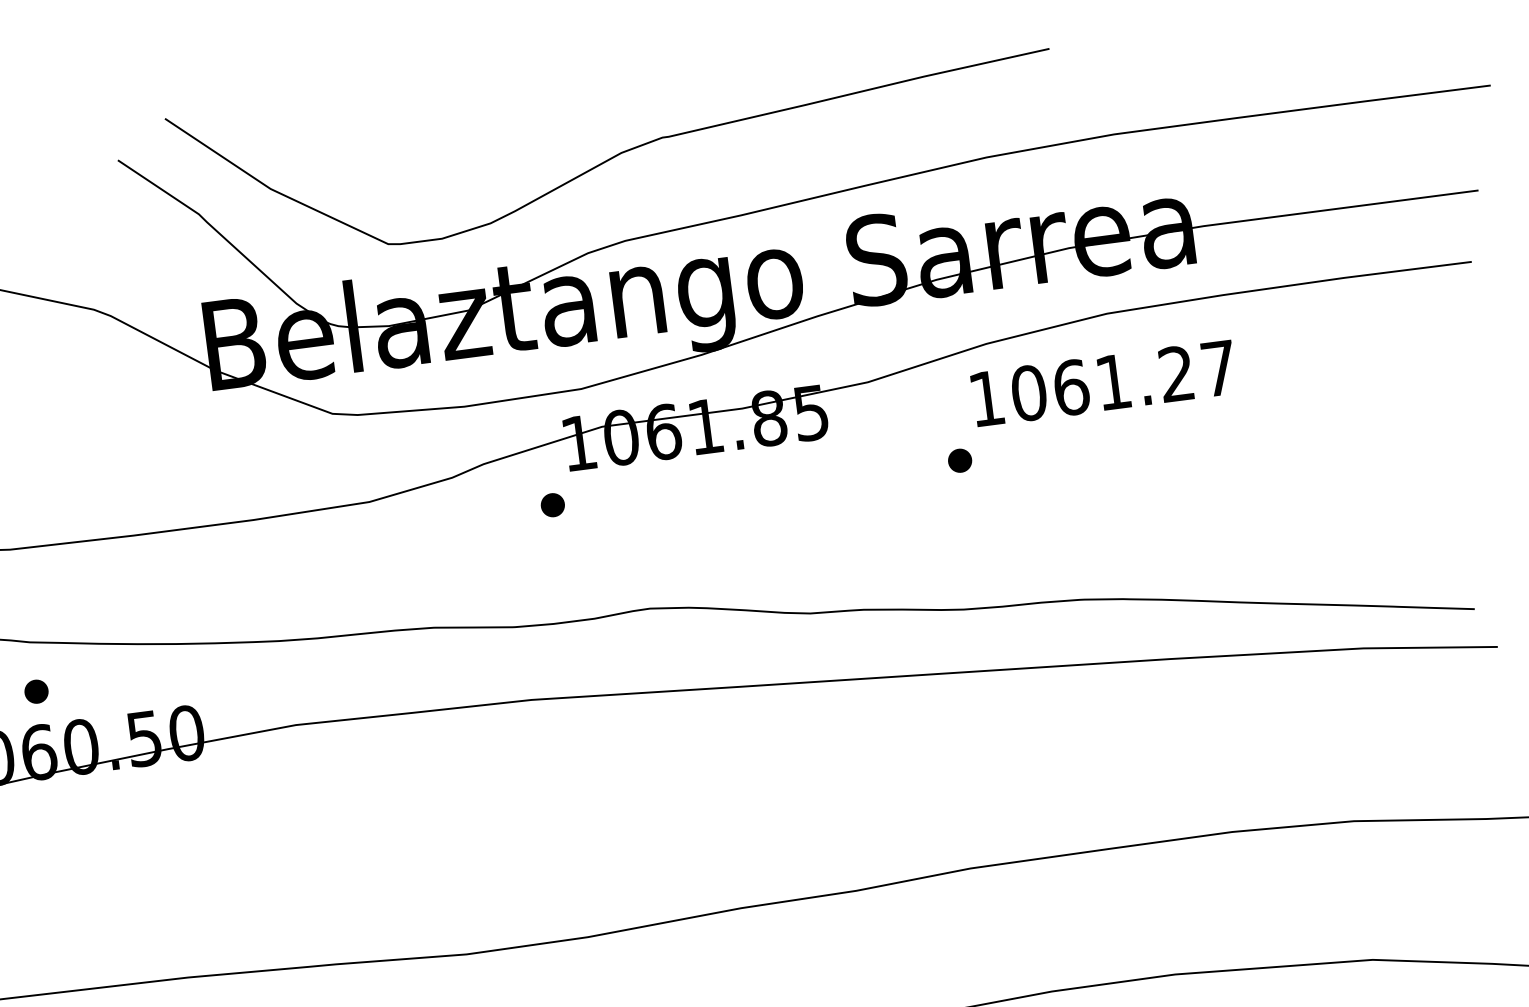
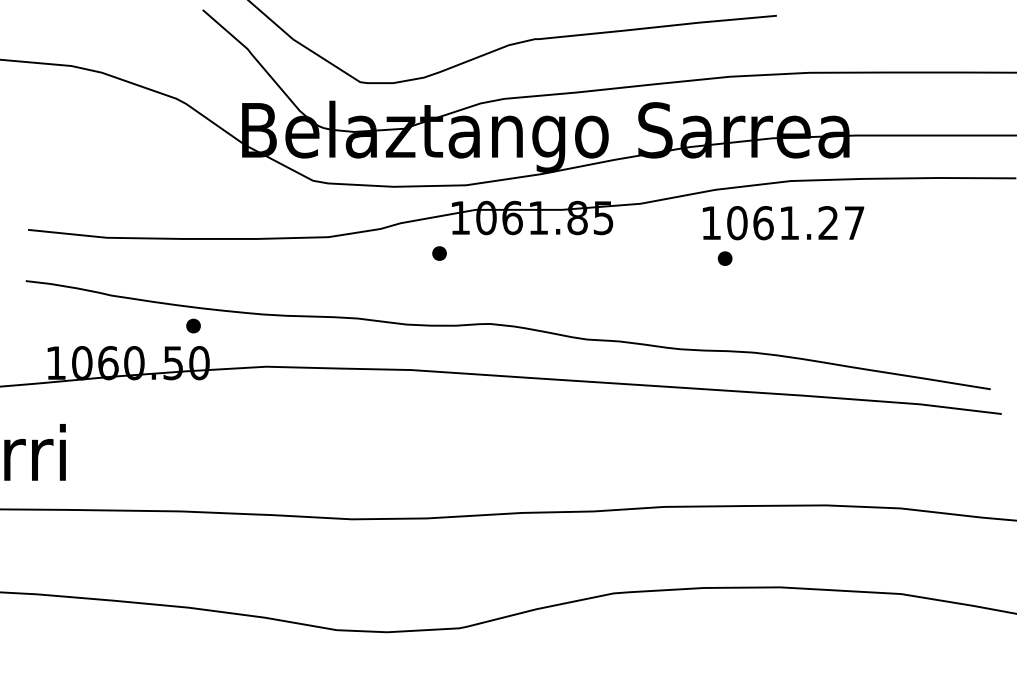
part: (958, 460) -> (724, 258), moved
part: (36, 690) -> (193, 325), moved

